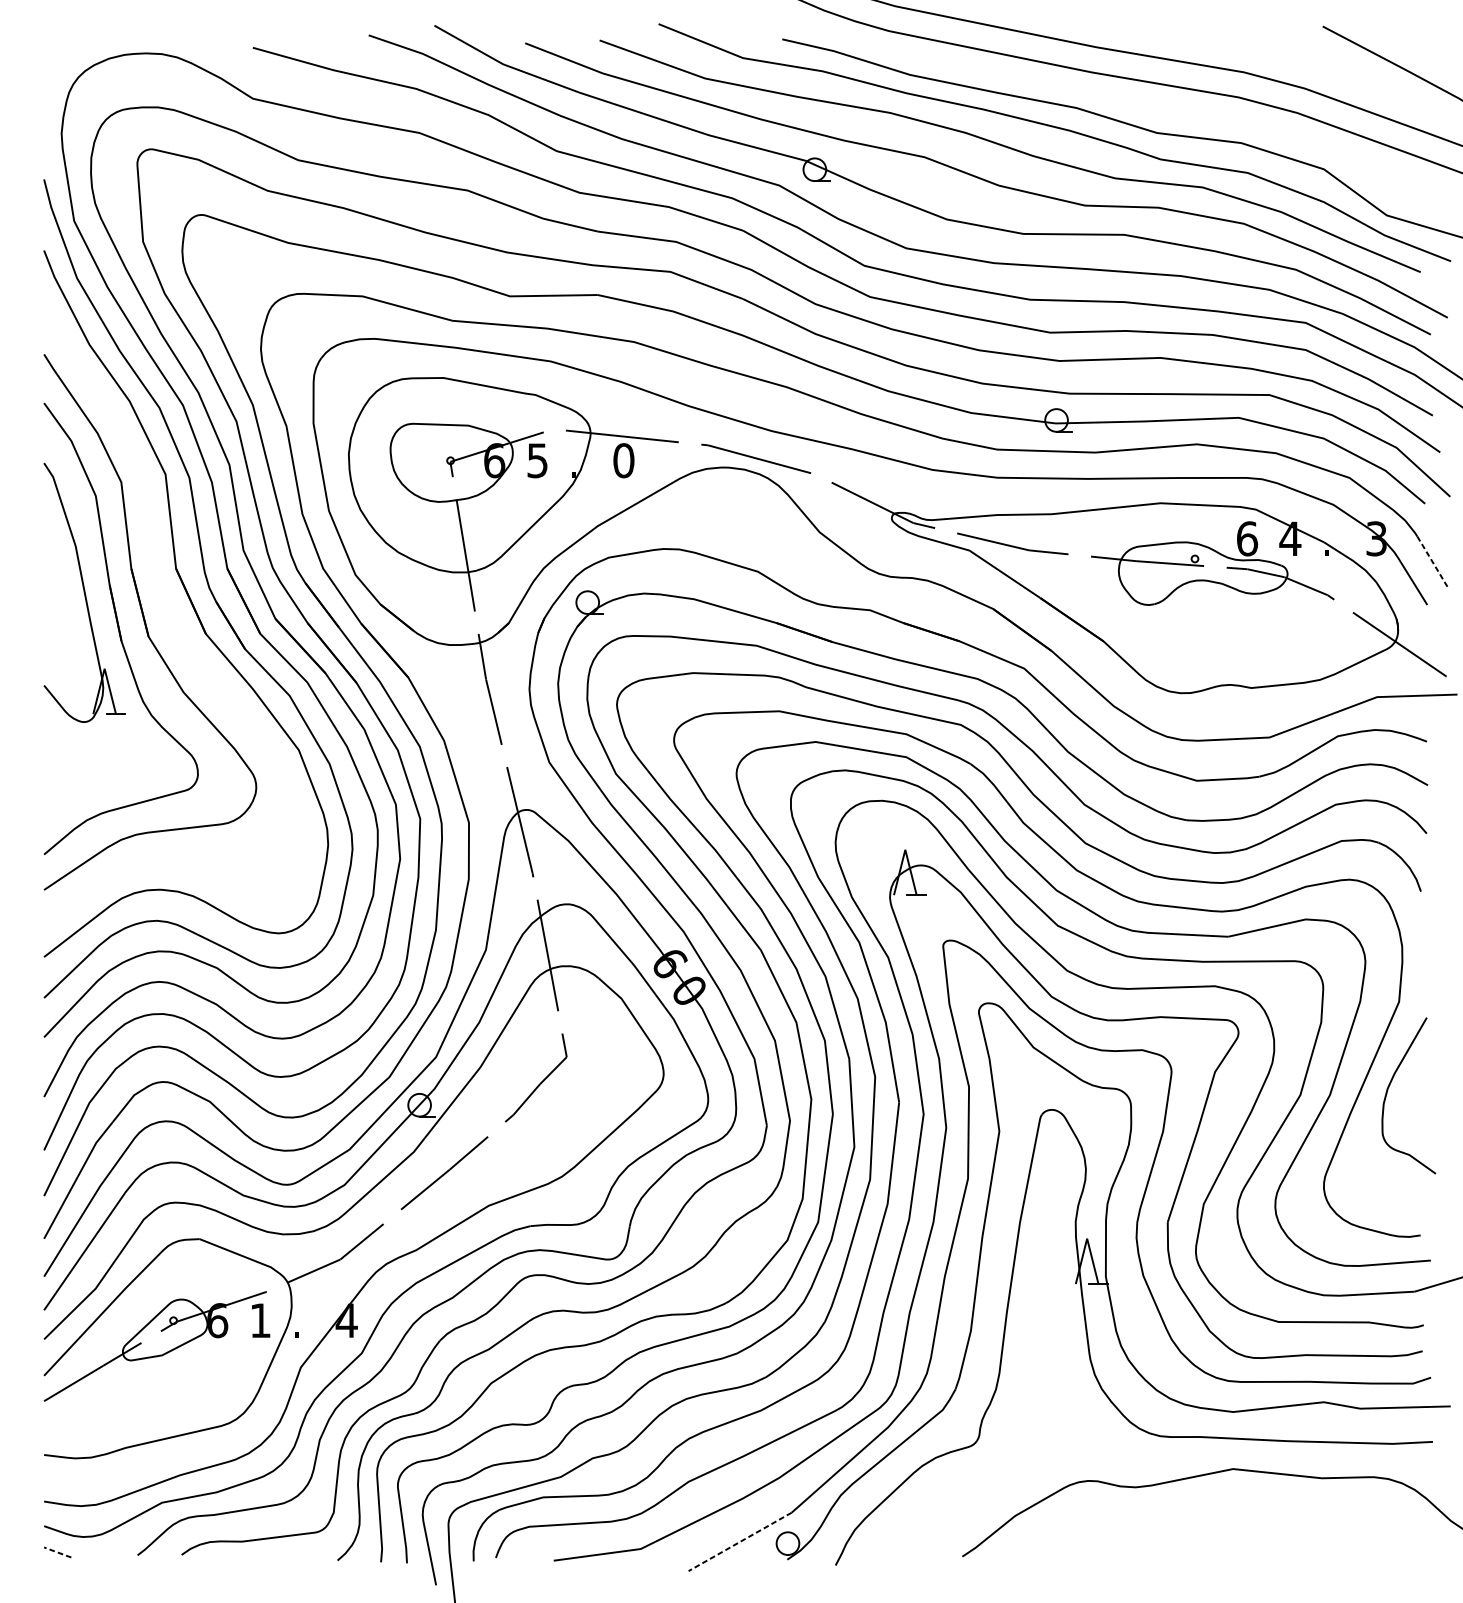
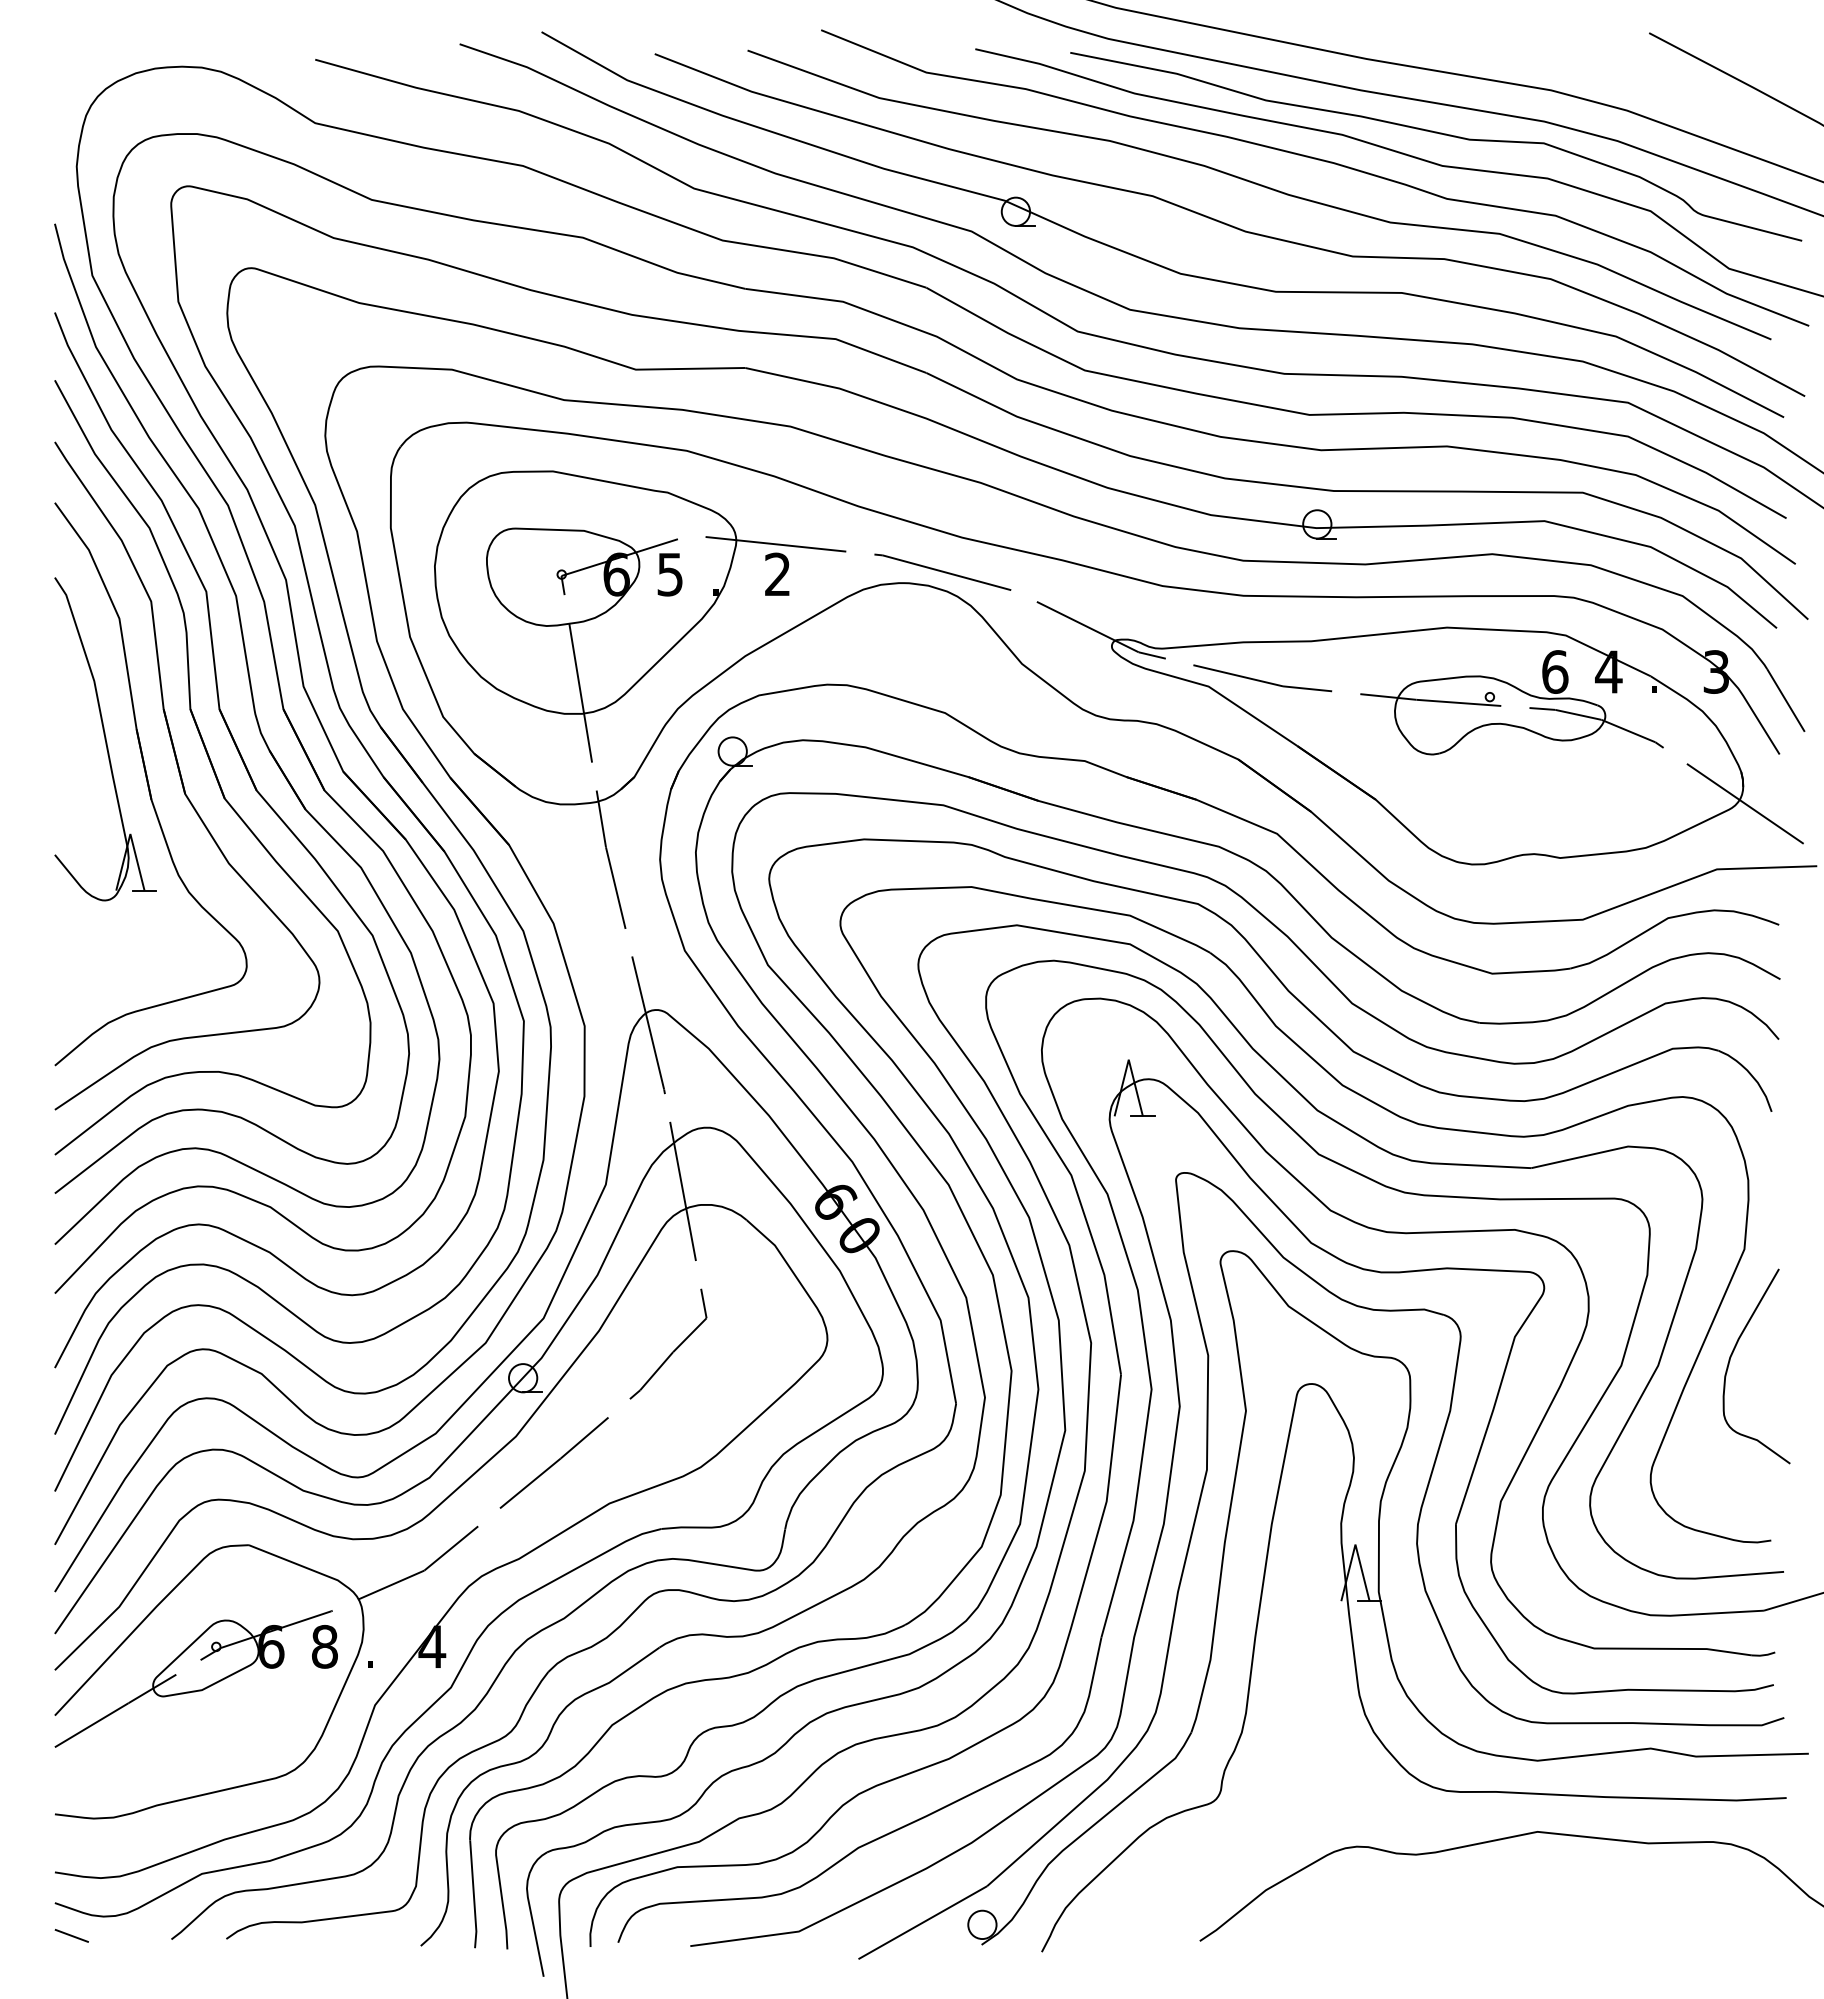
curve: (1154, 107) -> (1439, 134), added
text: (623, 460) -> (777, 574), 0 -> 2
line: (1432, 561) -> (1785, 700), dashed -> solid
part: (170, 615) -> (212, 767), added
text: (260, 1320) -> (324, 1646), 1 -> 8
line: (739, 1541) -> (922, 1922), dashed -> solid
line: (57, 1552) -> (71, 1935), dashed -> solid

